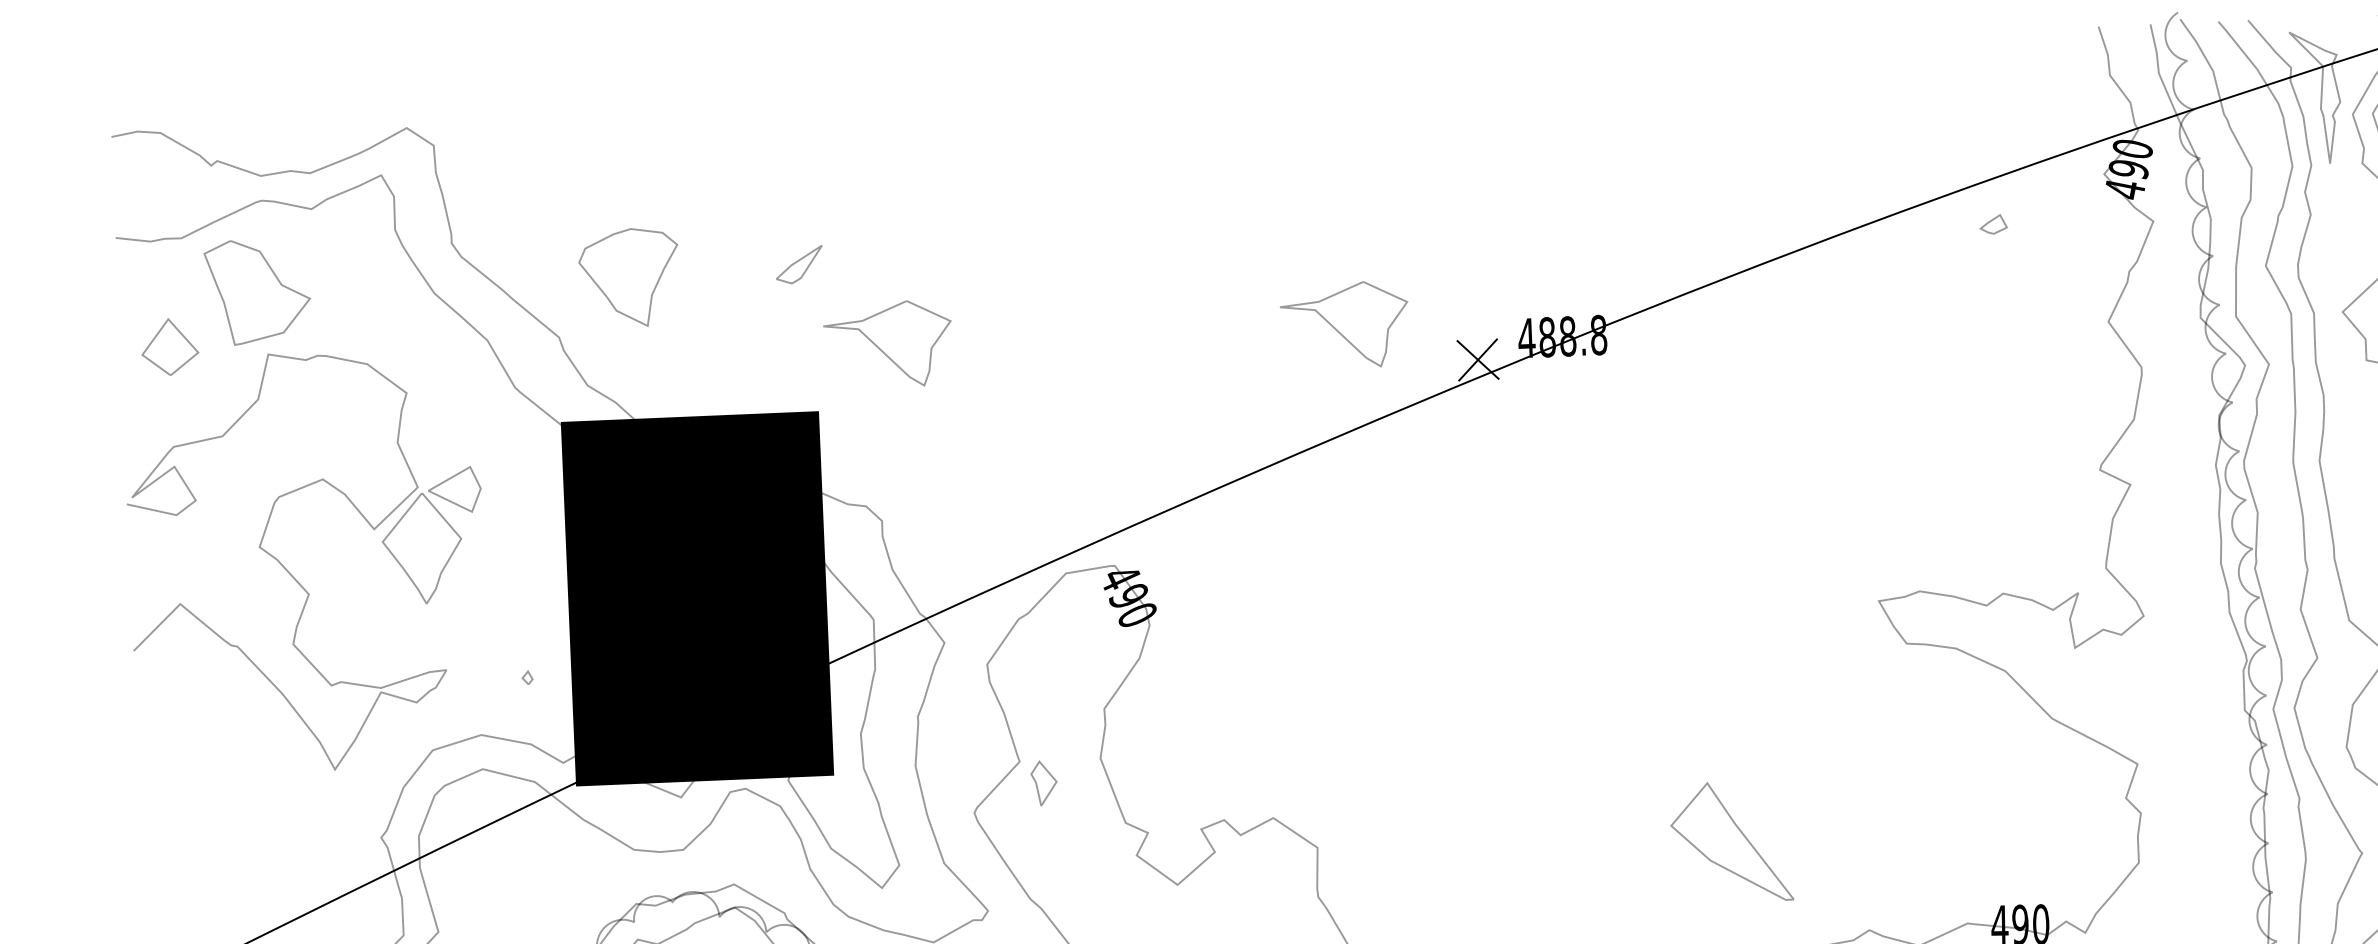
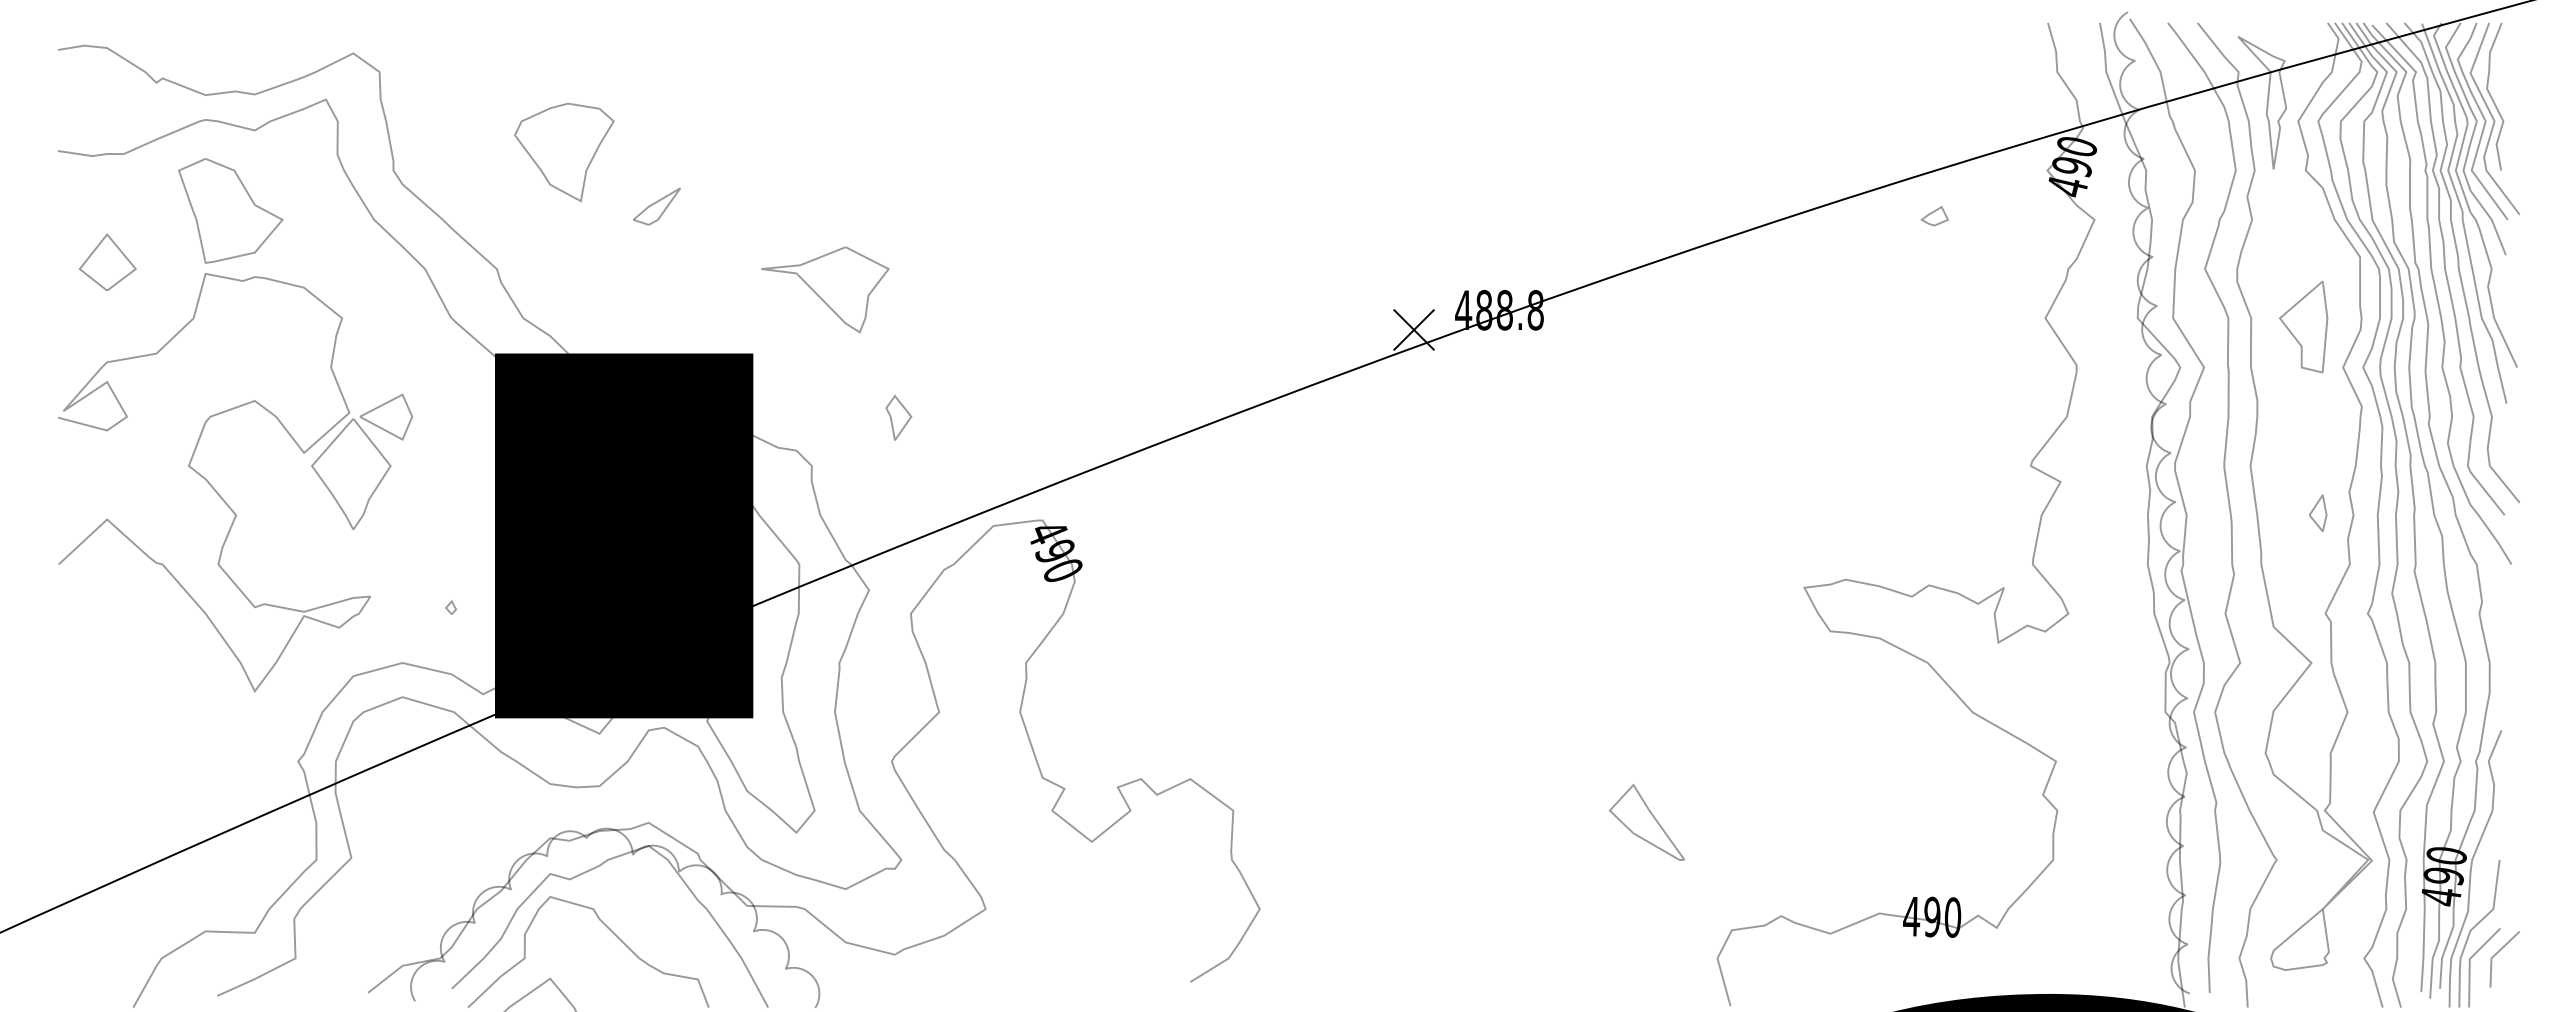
part: (798, 264) -> (656, 206), moved
part: (629, 277) -> (564, 152), moved
part: (257, 291) -> (230, 210), moved
part: (1344, 325) -> (1282, 289), removed
part: (1043, 783) -> (898, 417), moved
part: (1730, 842) -> (1646, 822), size x0.62

